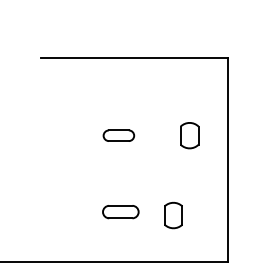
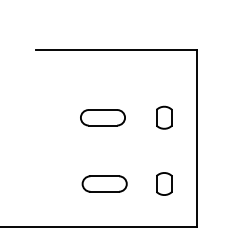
part: (118, 135) -> (102, 117), size x1.67
part: (120, 211) -> (104, 183), size x1.43
part: (173, 214) -> (164, 183), moved

